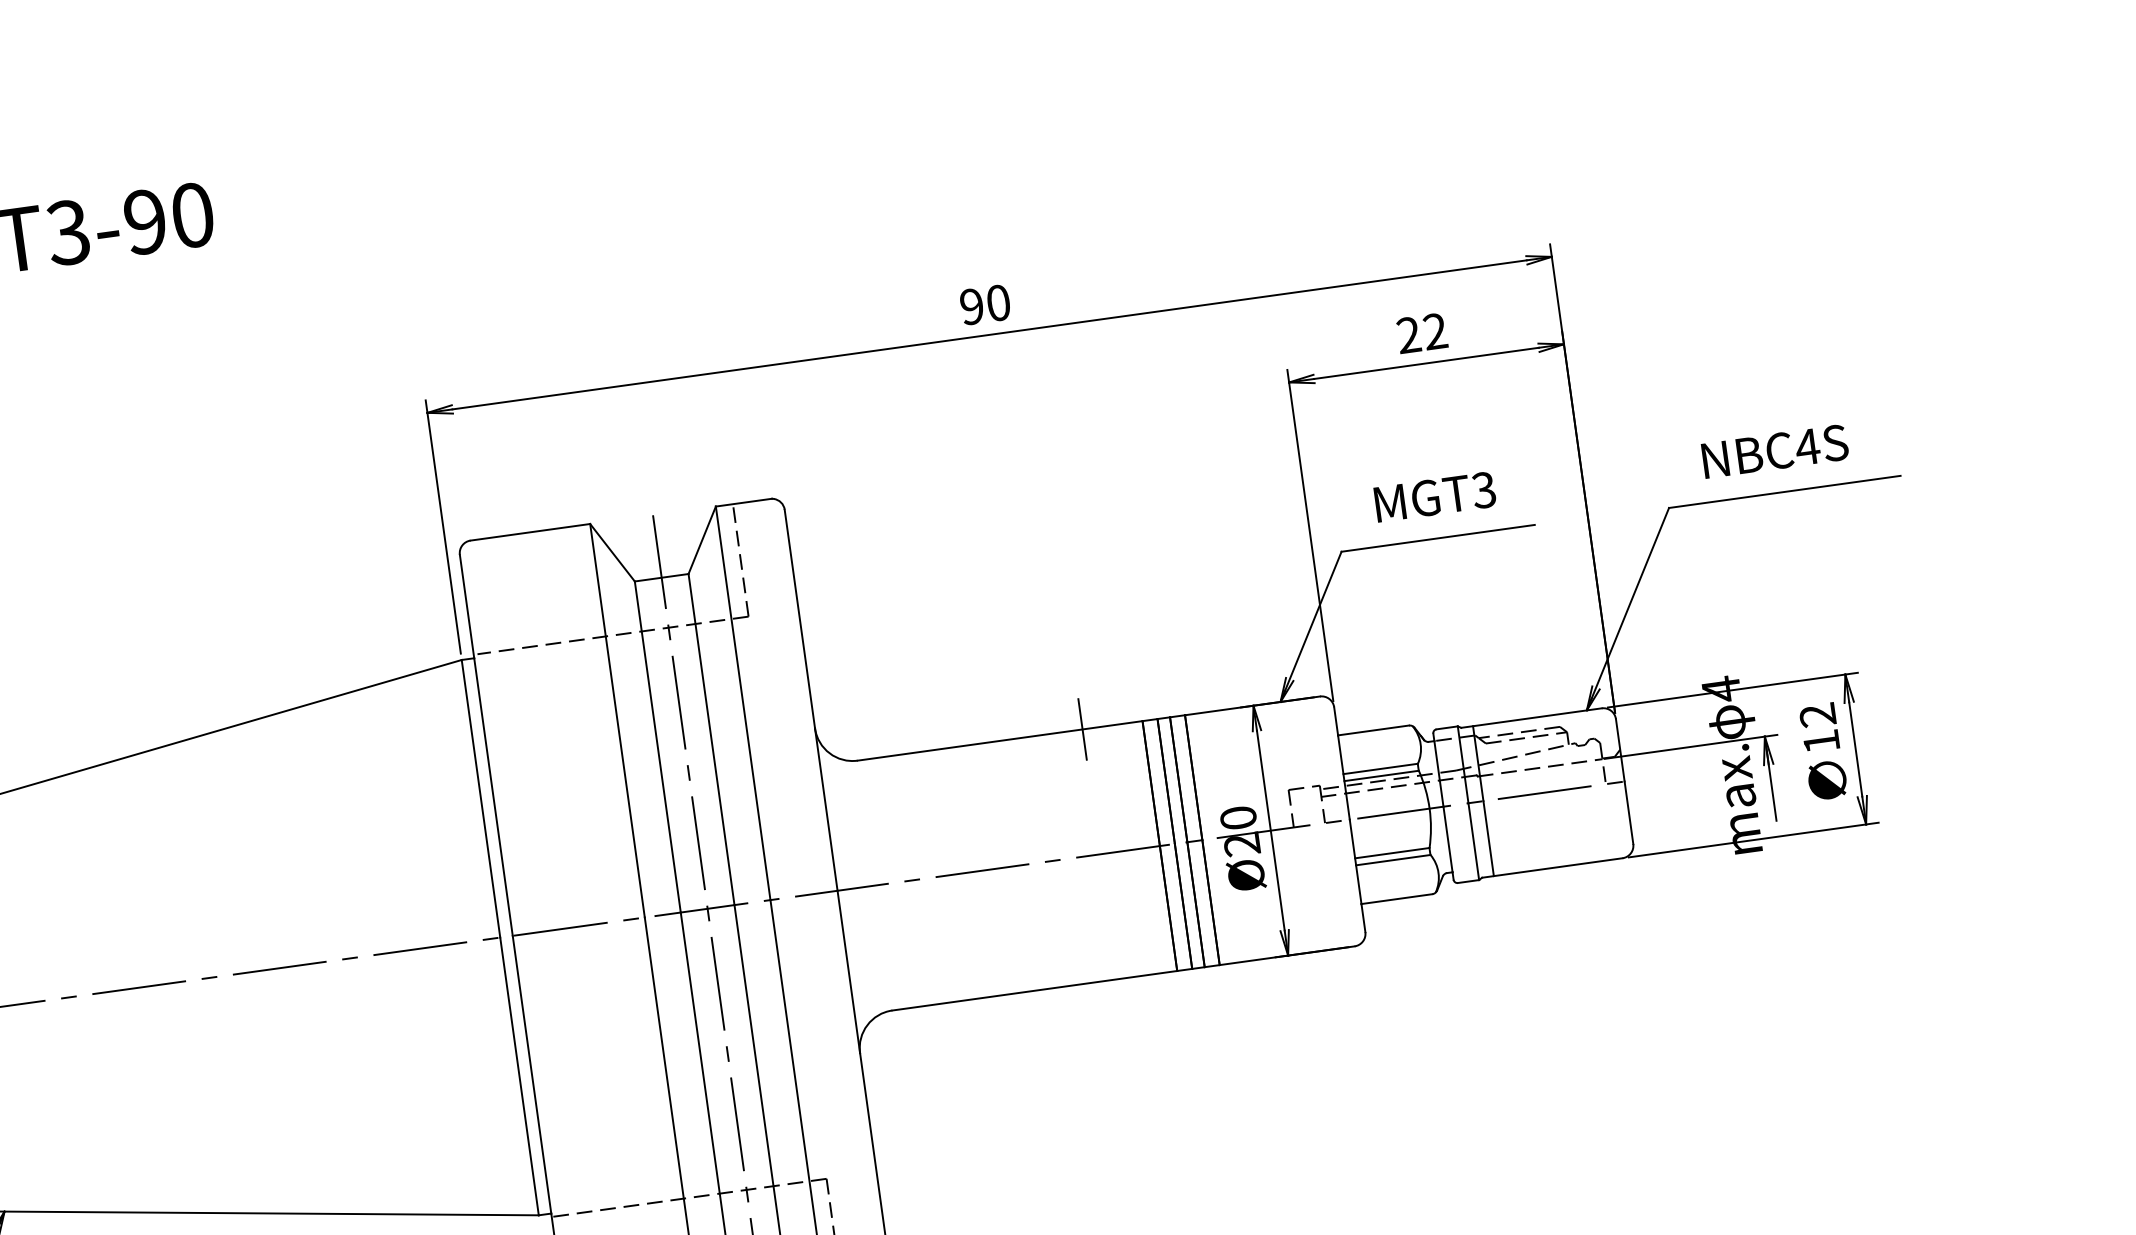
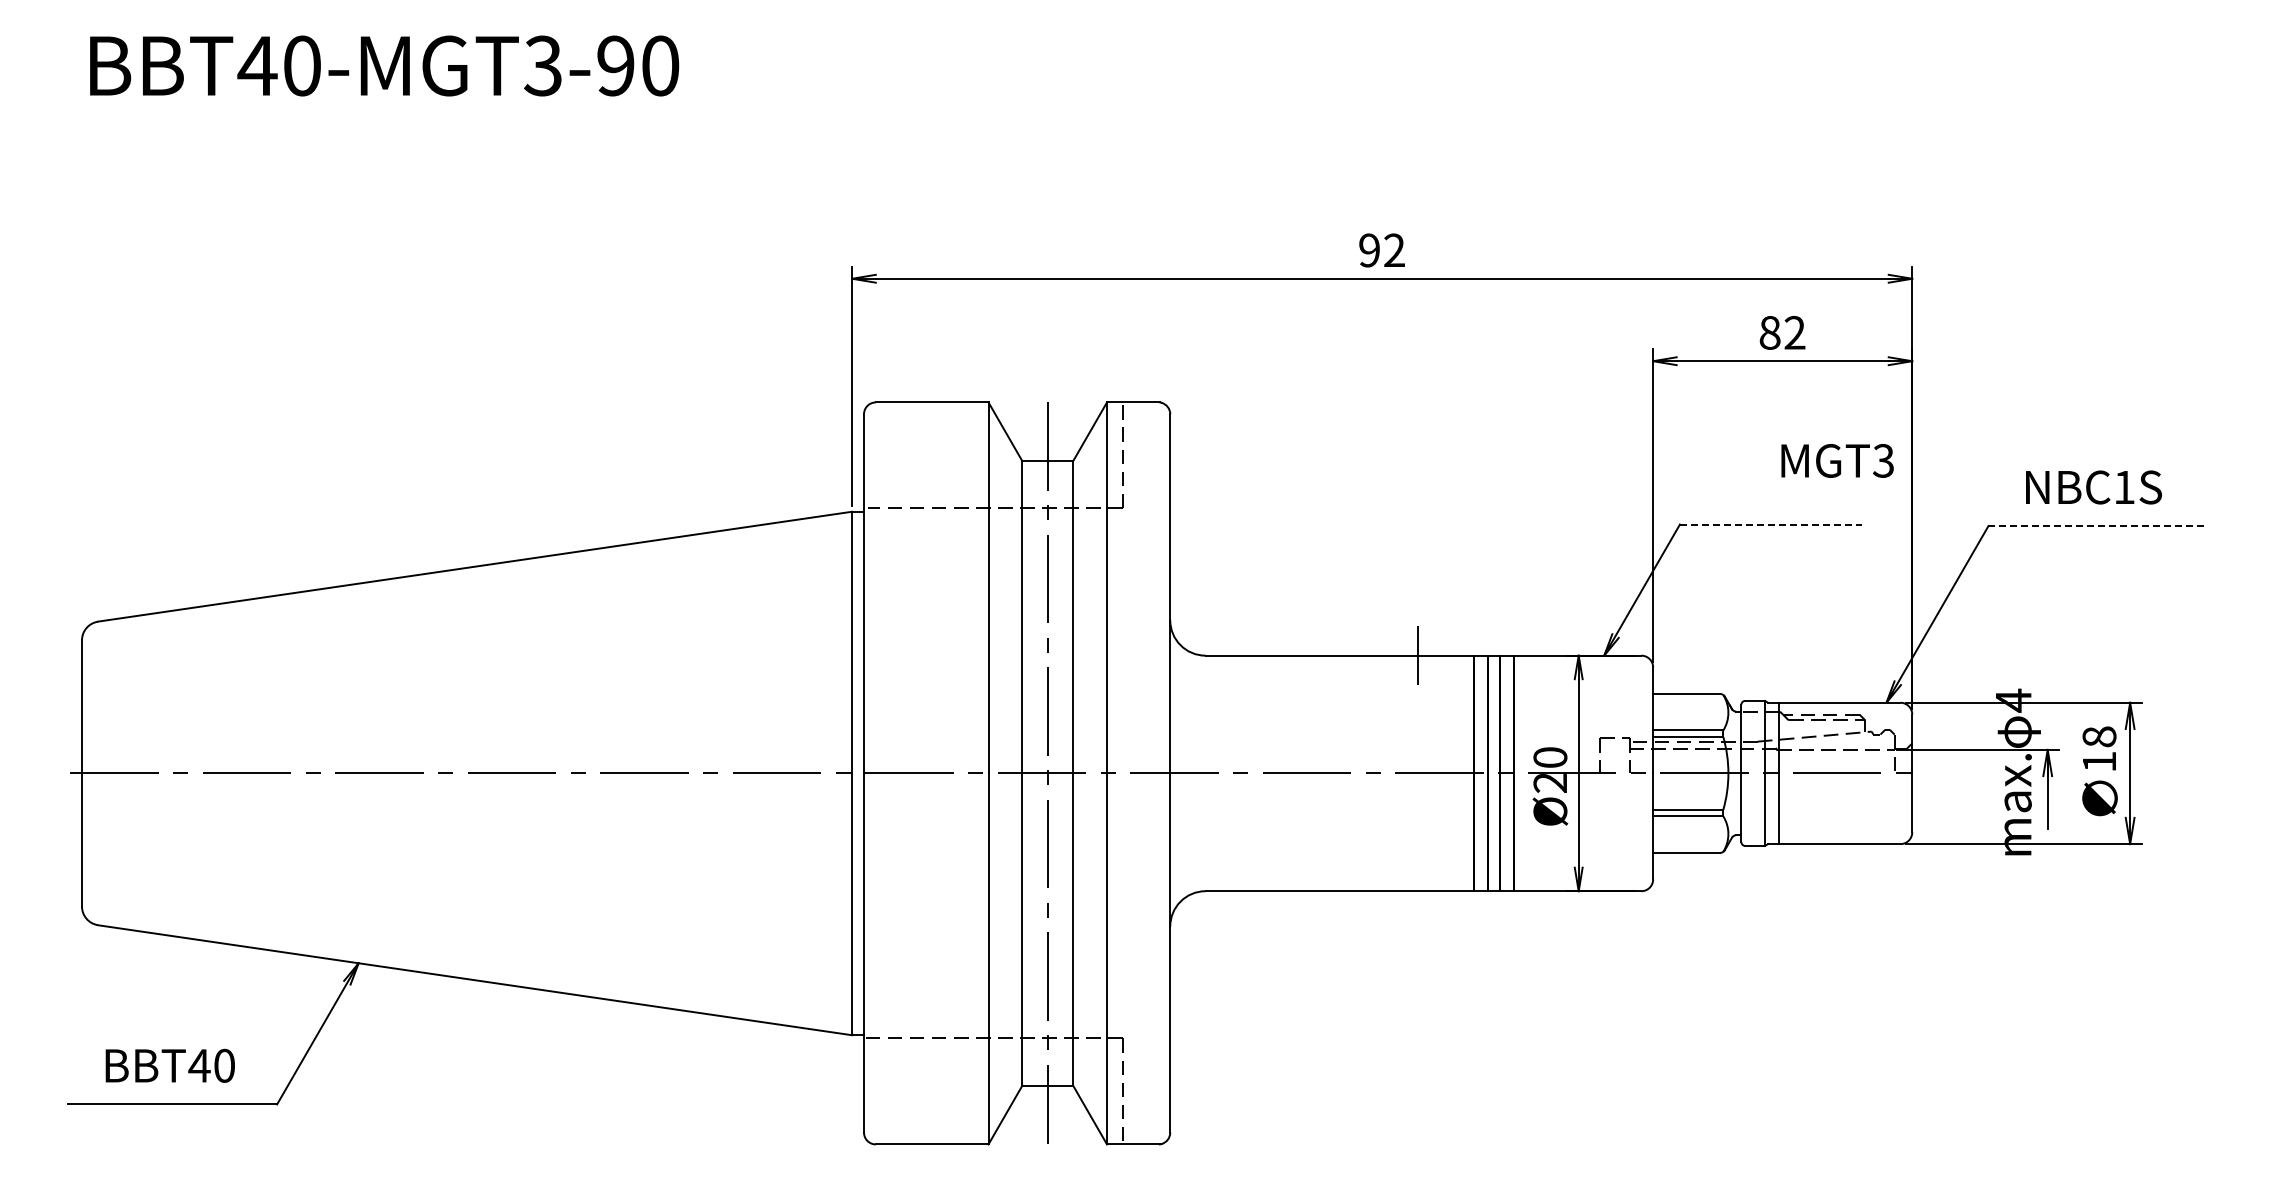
text: (998, 303) -> (1394, 250), 90 -> 92
text: (1408, 334) -> (1769, 332), 22 -> 82
text: (1807, 447) -> (2124, 487), NBC4S -> NBC1S
line: (1785, 492) -> (2098, 526), solid -> dashed
text: (1435, 496) -> (1837, 460), moved
line: (1438, 538) -> (1771, 524), solid -> dashed
text: (1817, 714) -> (2099, 736), 12 -> 18

